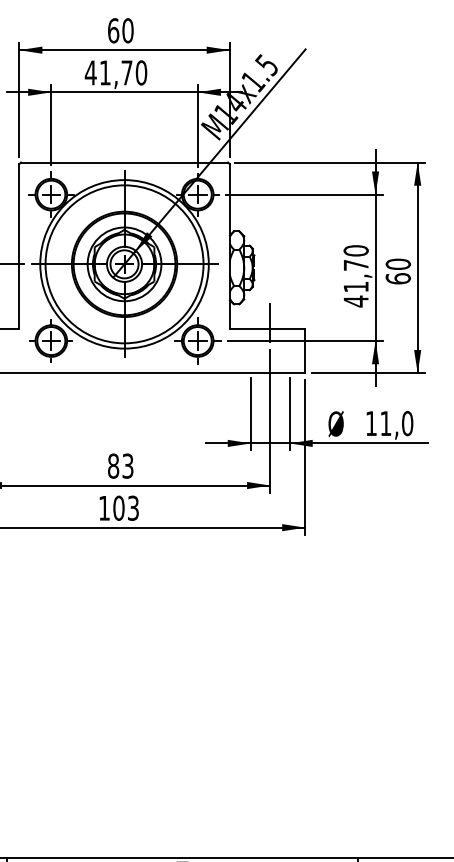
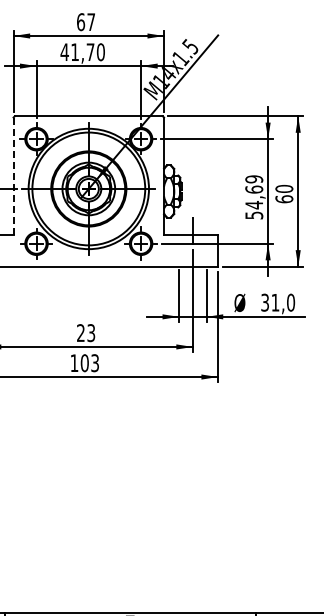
text: (128, 31) -> (91, 22), 60 -> 67
line: (19, 246) -> (13, 176), solid -> dashed
text: (356, 276) -> (254, 197), 41,70 -> 54,69
text: (370, 423) -> (264, 302), 11,0 -> 31,0
text: (112, 466) -> (80, 333), 83 -> 23

